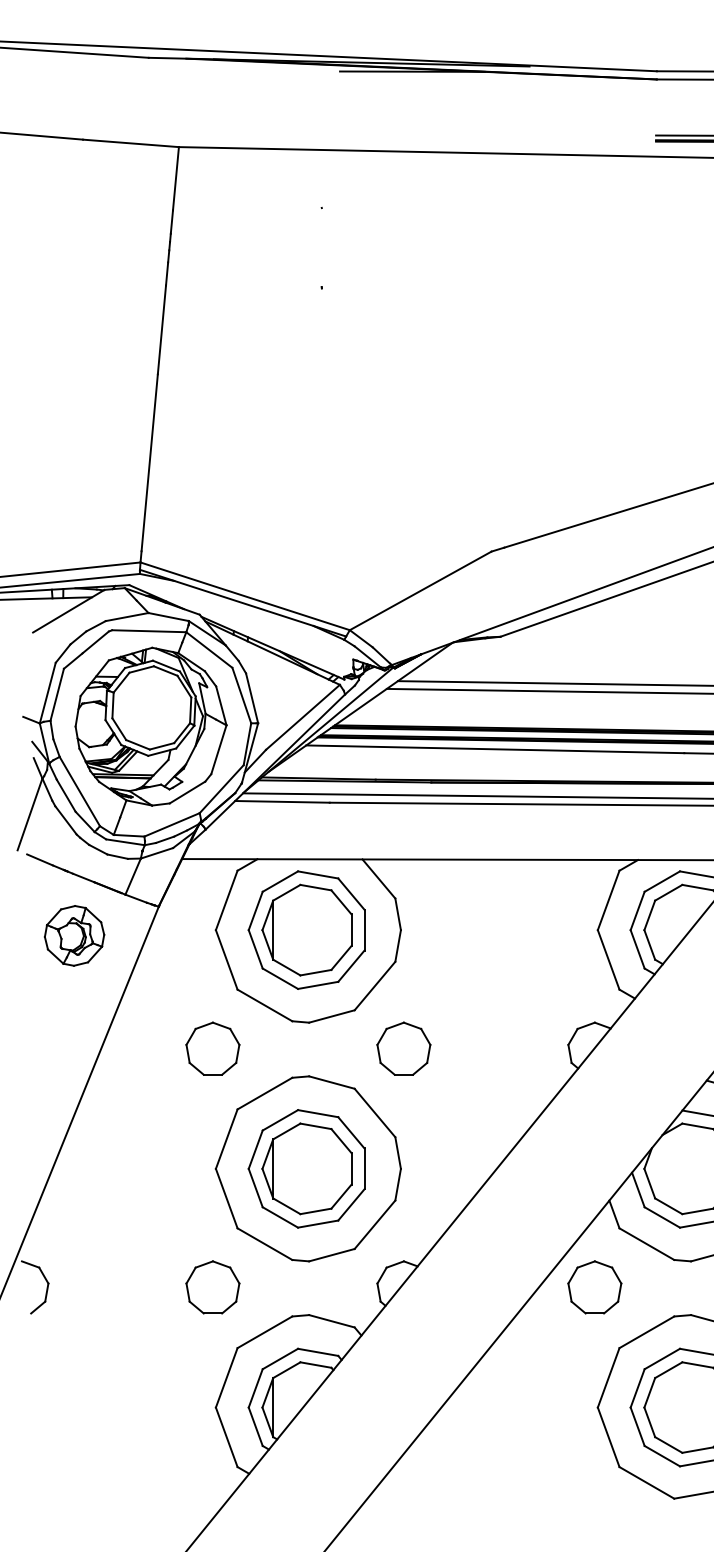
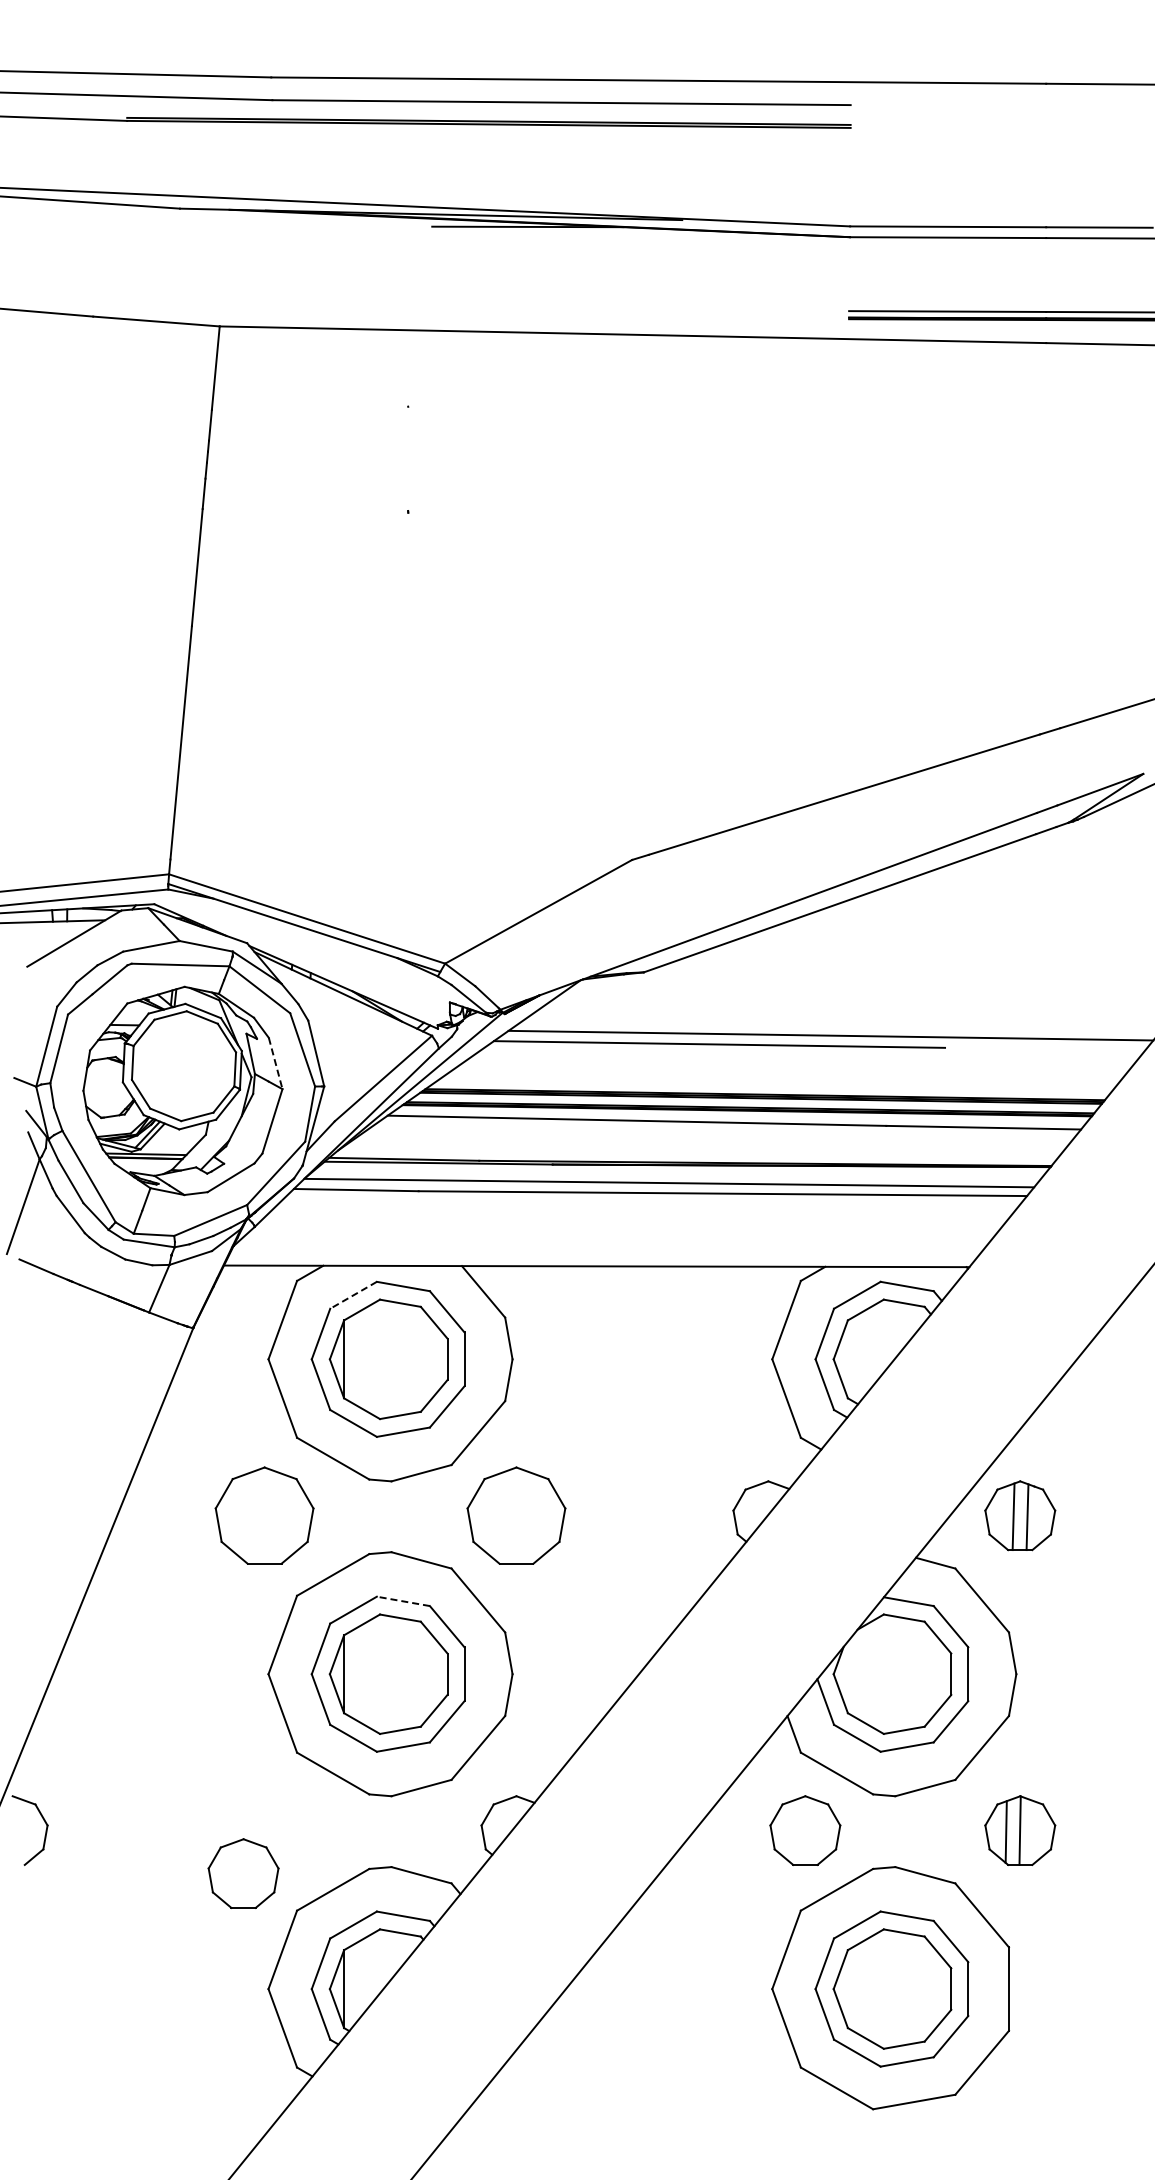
line: (221, 705) -> (275, 1063), solid -> dashed
line: (280, 881) -> (353, 1295), solid -> dashed
part: (74, 935) -> (82, 1366), removed
part: (212, 1048) -> (264, 1515), size x1.4
part: (403, 1048) -> (516, 1515), size x1.4
line: (318, 1113) -> (403, 1601), solid -> dashed
part: (212, 1287) -> (243, 1873), moved
part: (594, 1287) -> (805, 1830), moved

